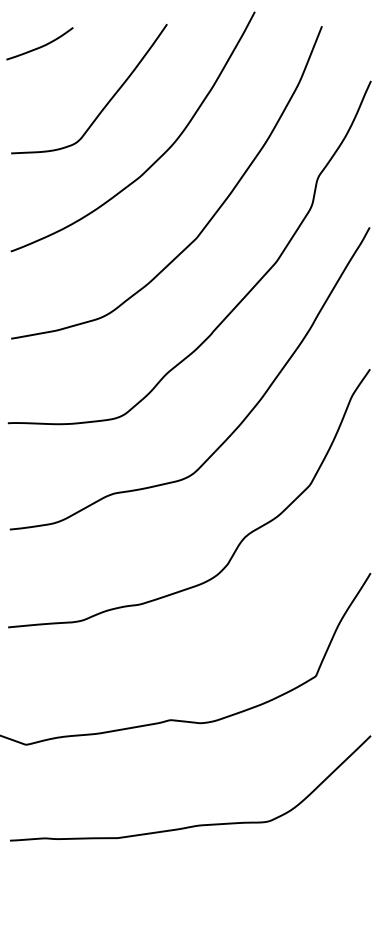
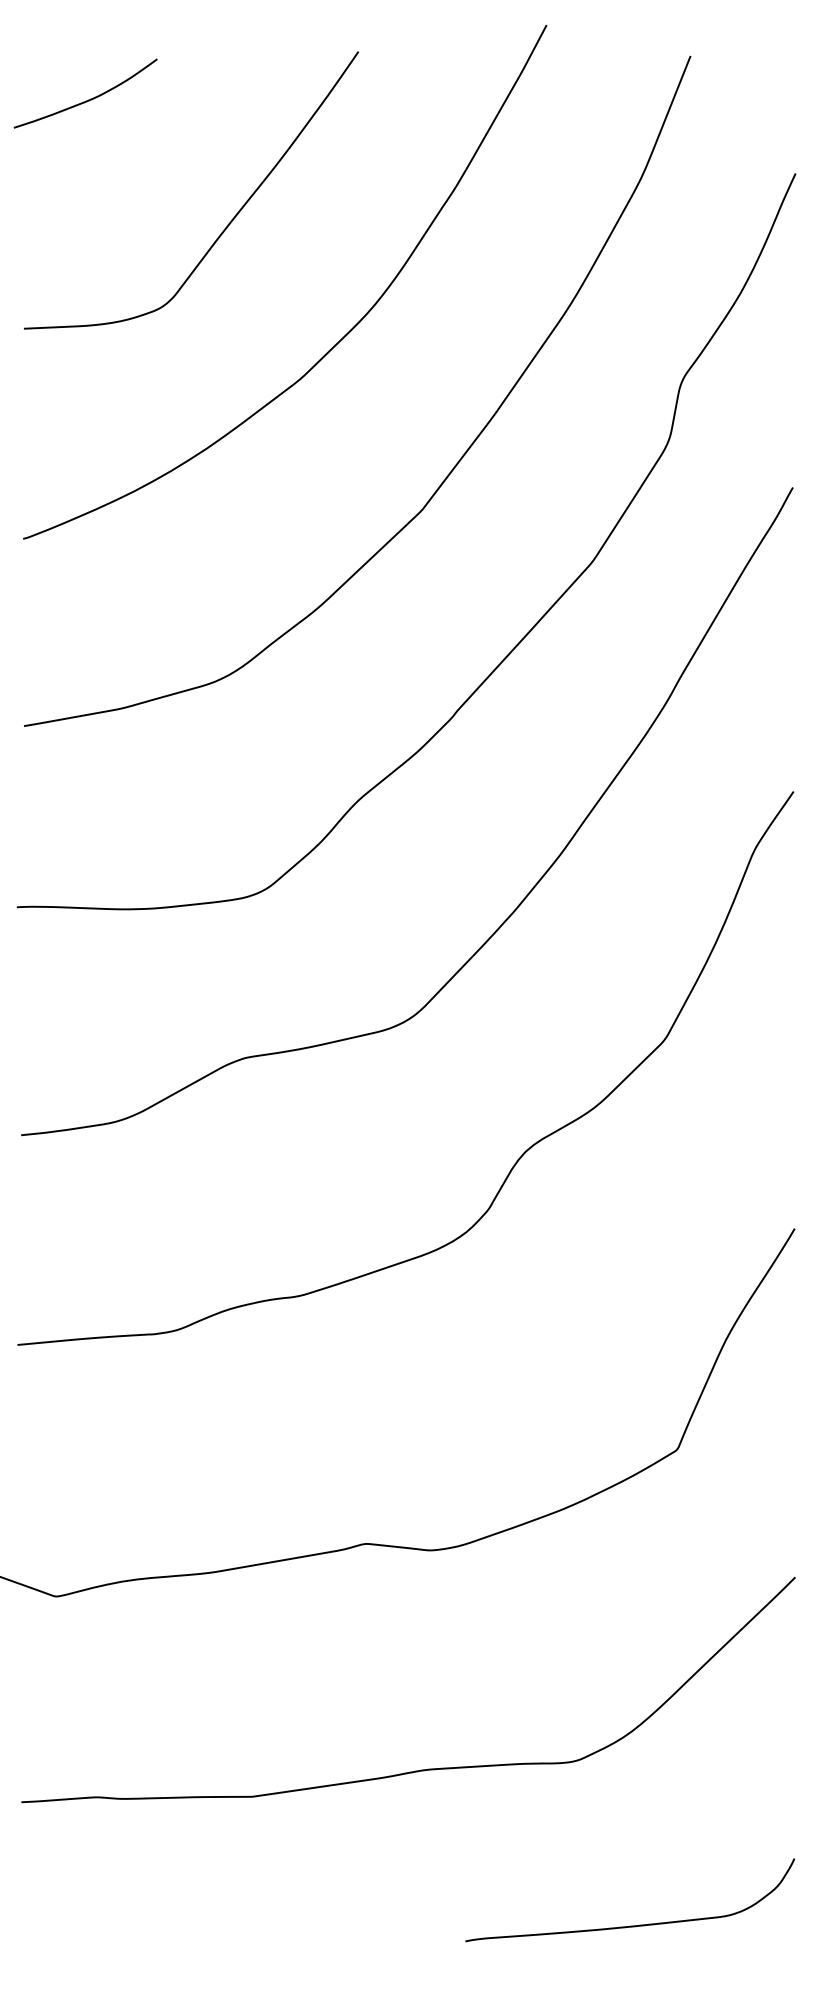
curve: (294, 897) -> (631, 1924), added

